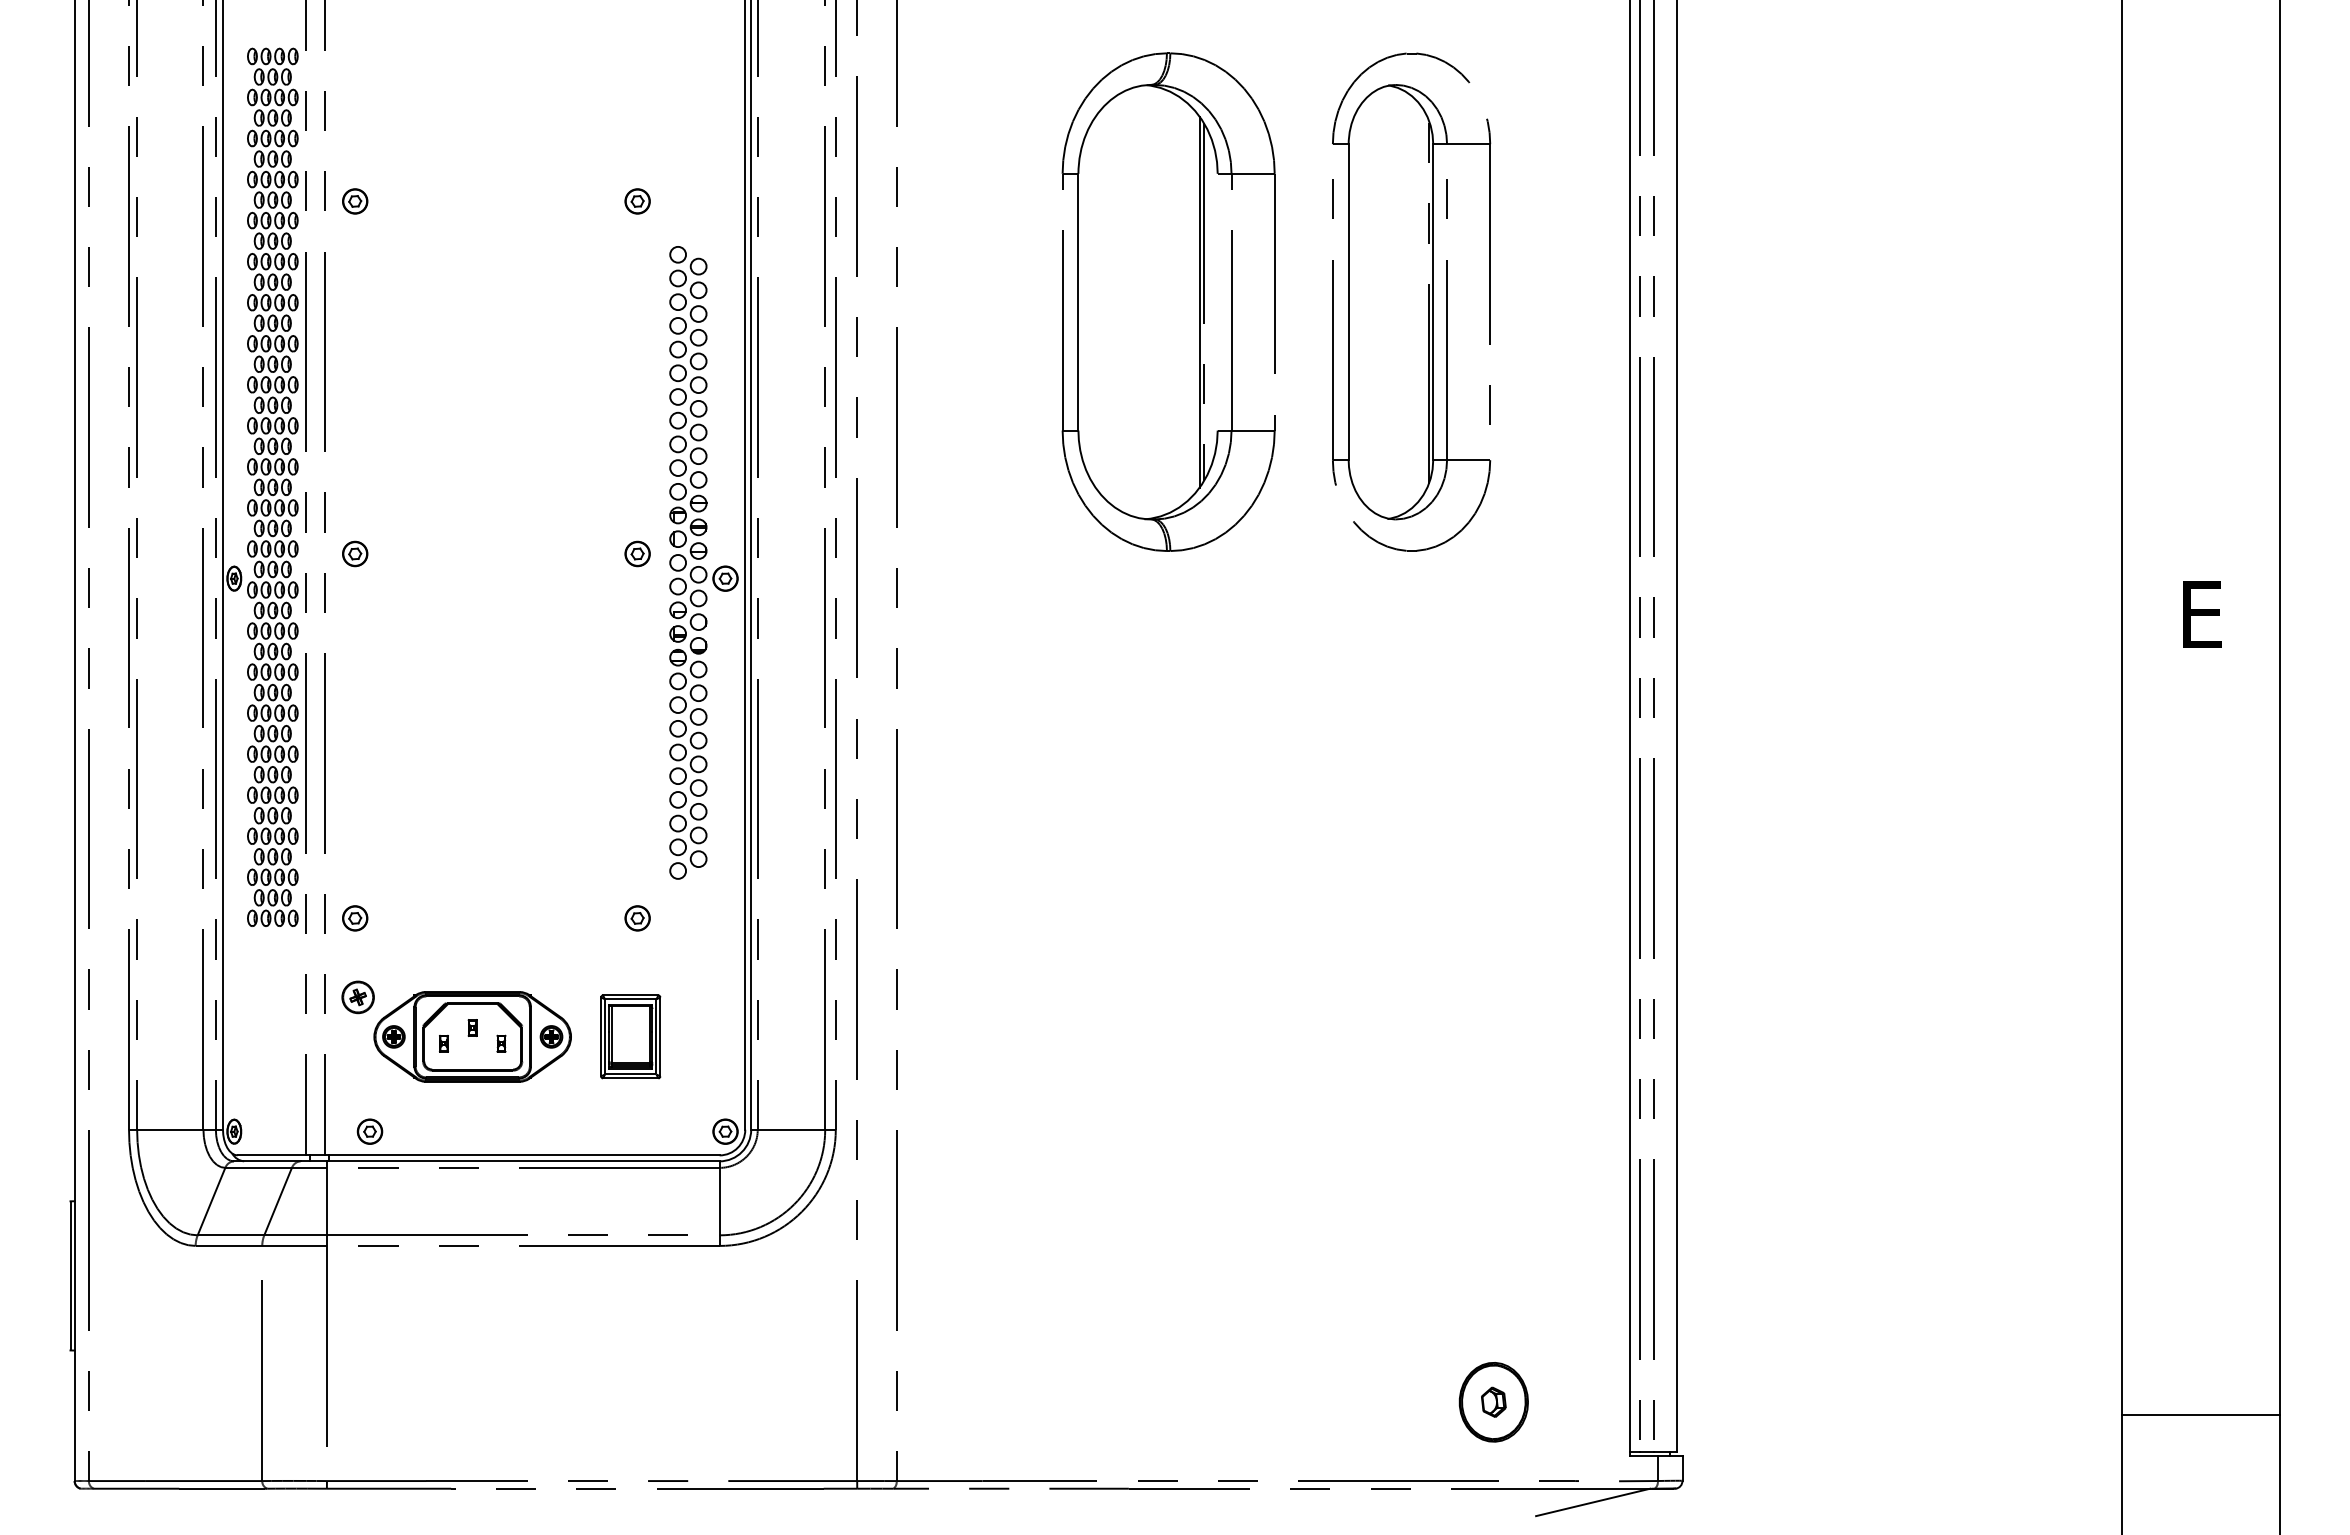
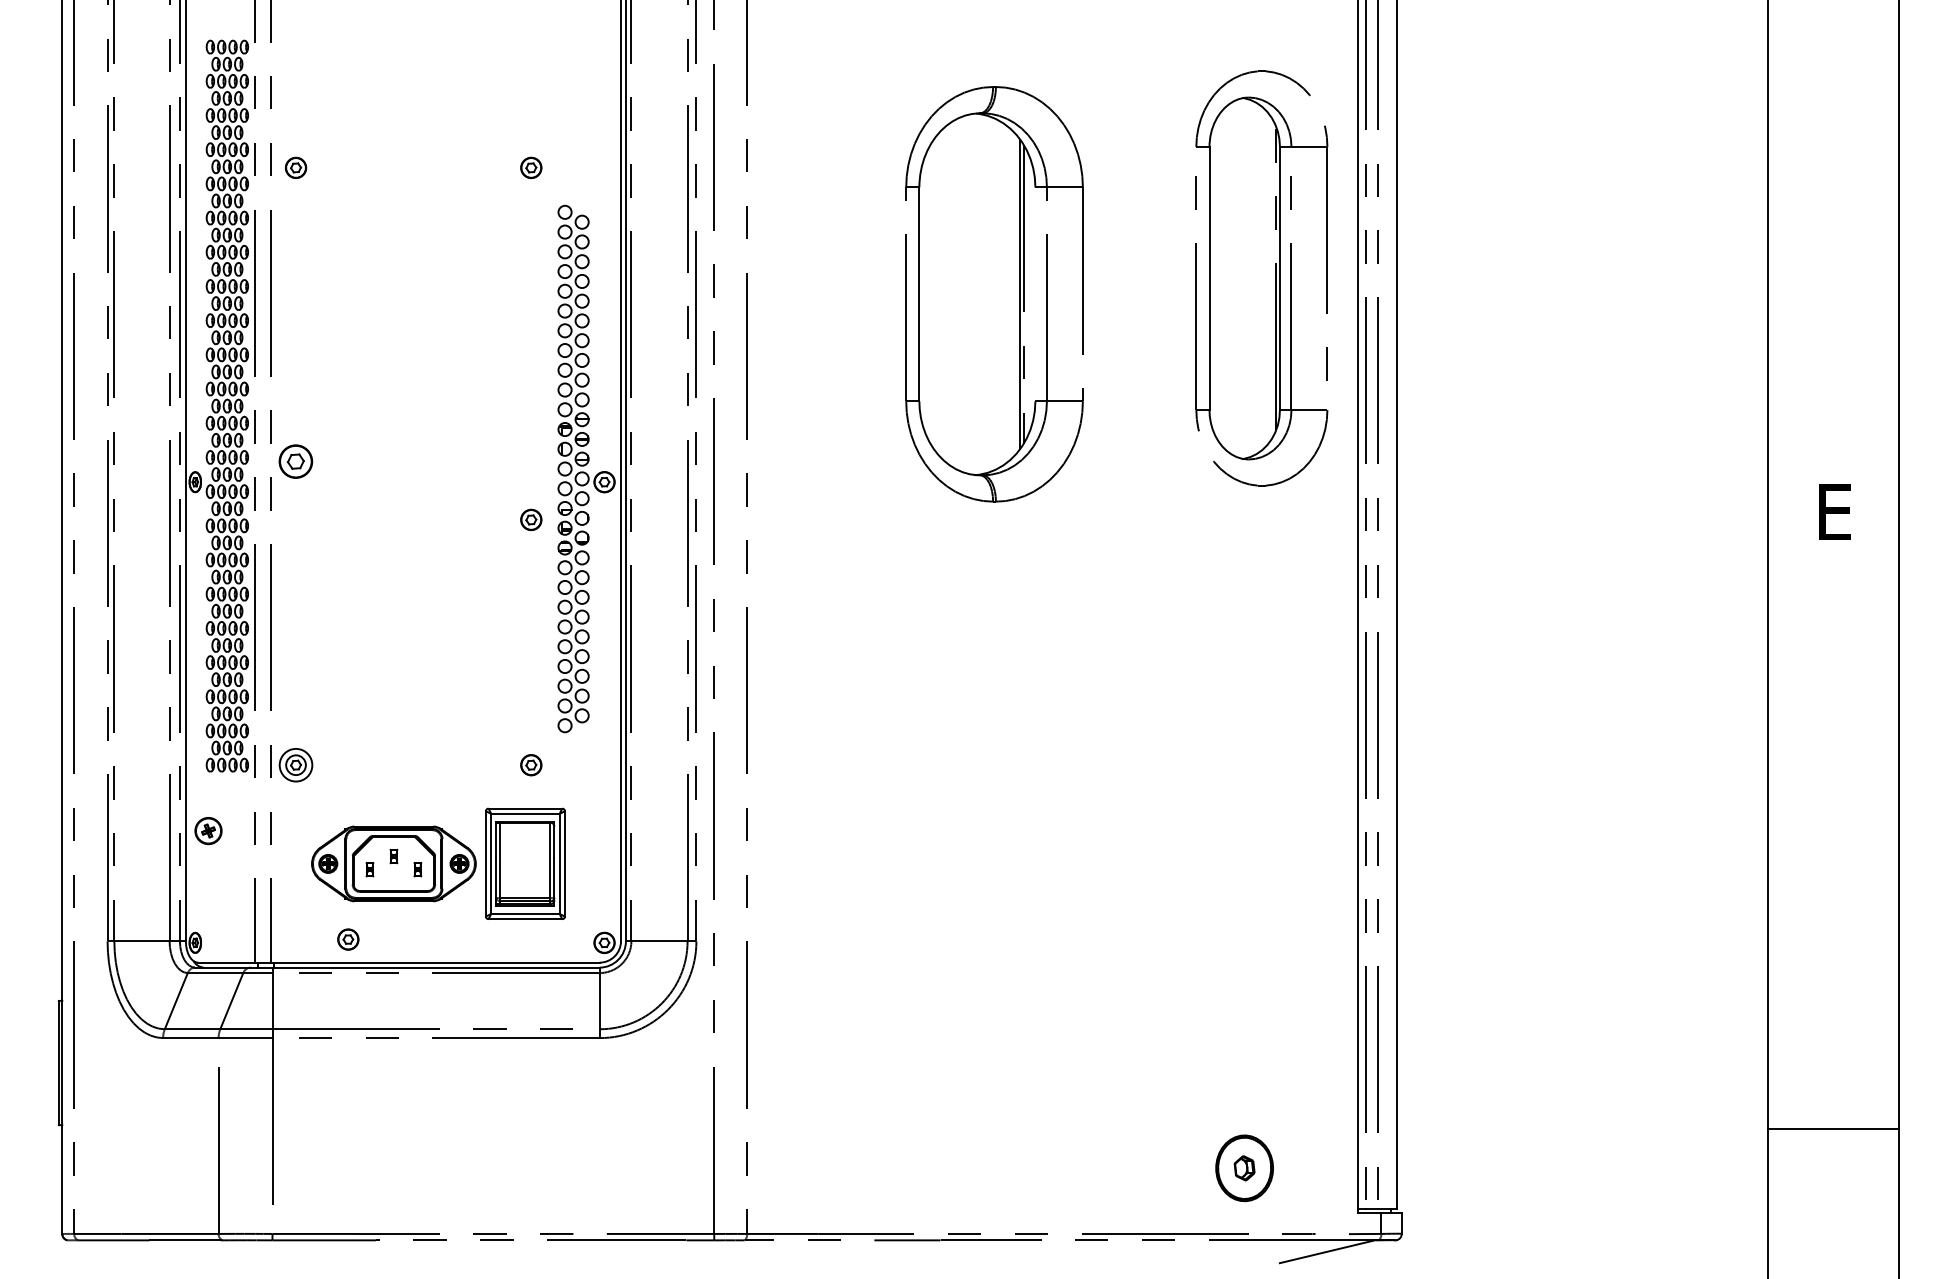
part: (1168, 301) -> (994, 293), moved
part: (1411, 301) -> (1261, 277), moved
part: (355, 553) -> (296, 461), size x1.6
part: (637, 553) -> (531, 519), moved
circle: (354, 918) -> (295, 765), size x1.6
part: (357, 997) -> (207, 831), moved
part: (630, 1036) -> (525, 863), size x1.6
part: (369, 1131) -> (347, 939), moved
line: (2200, 1414) -> (1833, 1128), moved

